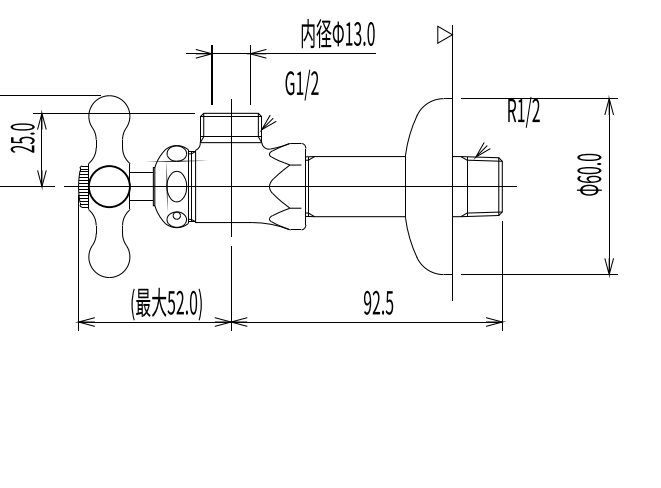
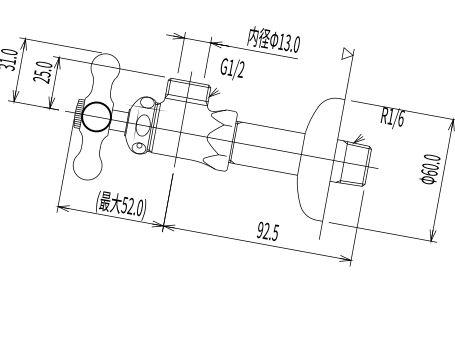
text: (301, 84) -> (232, 68), moved
text: (535, 110) -> (400, 118), R1/2 -> R1/6

